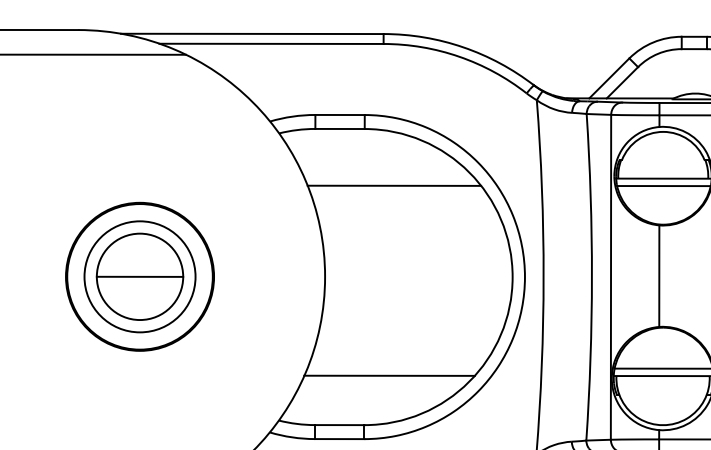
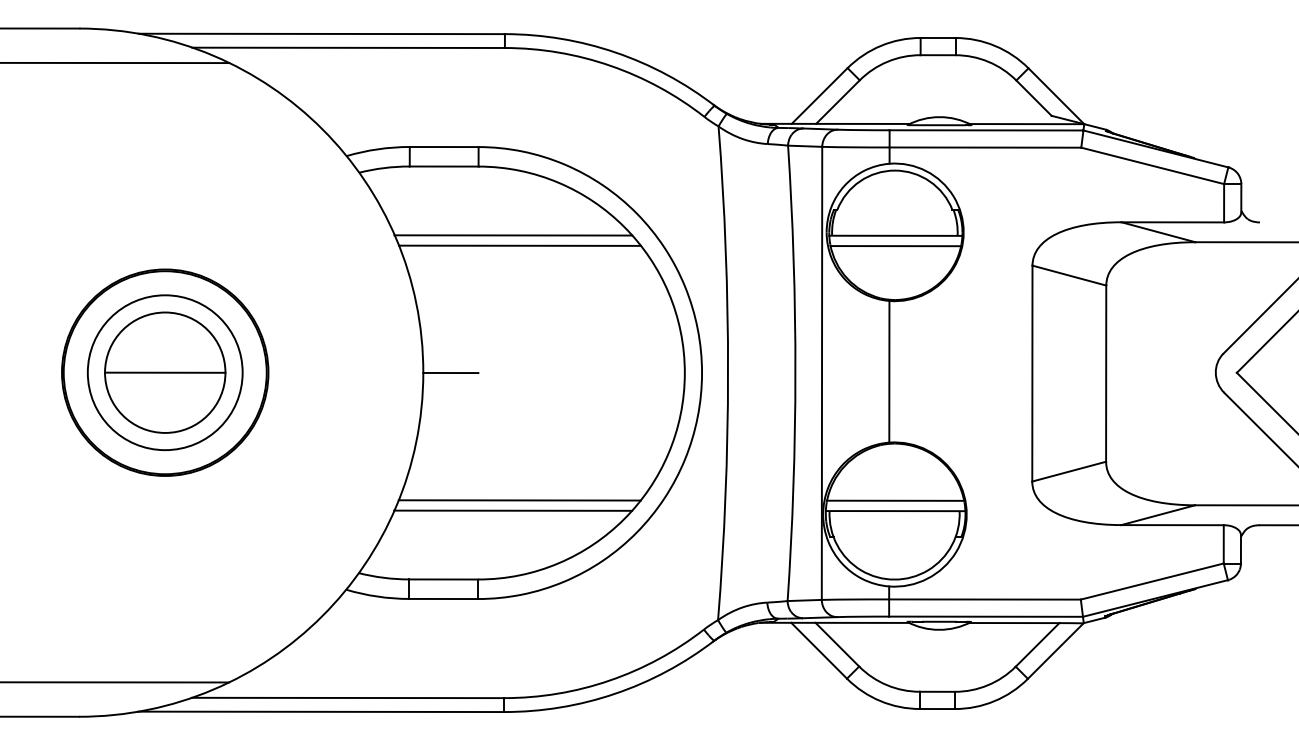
line: (389, 178) -> (513, 235), added
line: (344, 276) -> (450, 372), added
line: (394, 368) -> (519, 500), added

